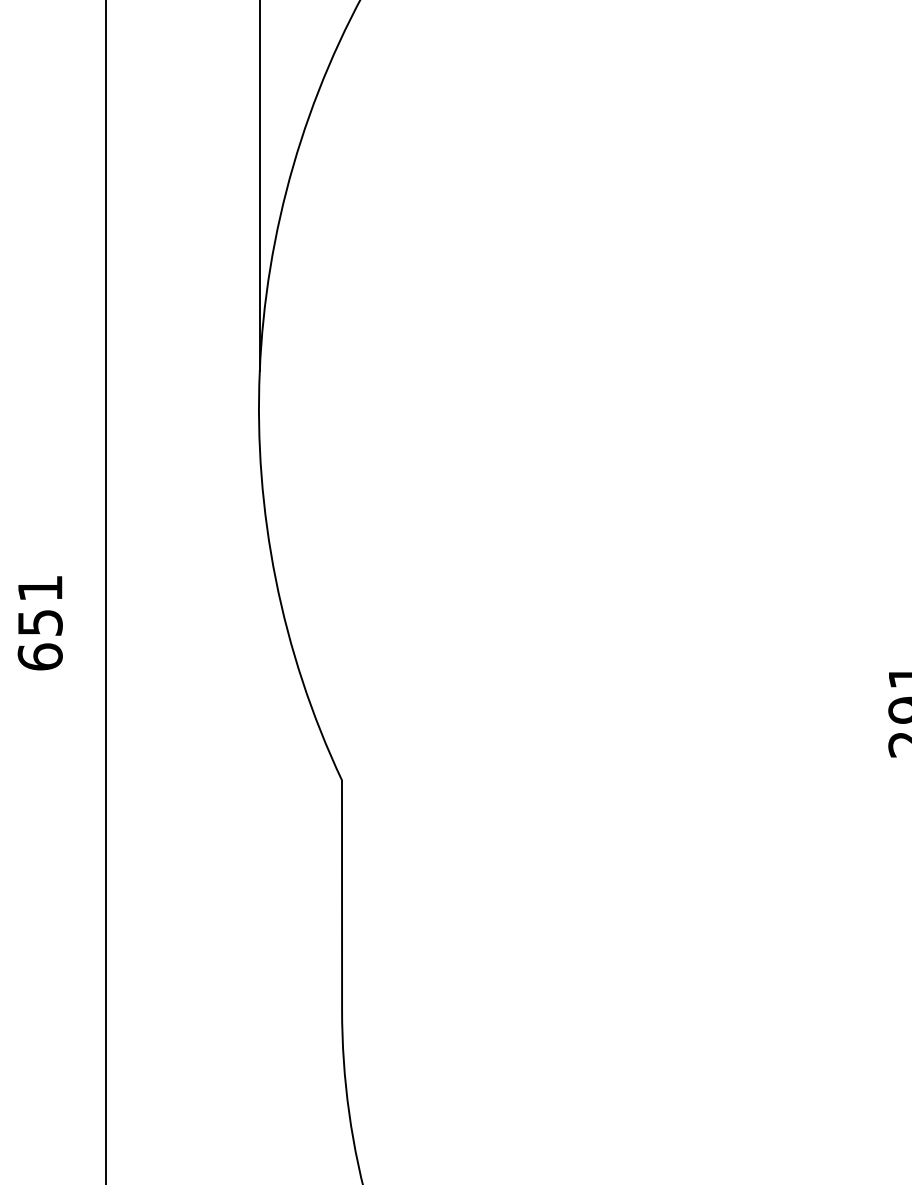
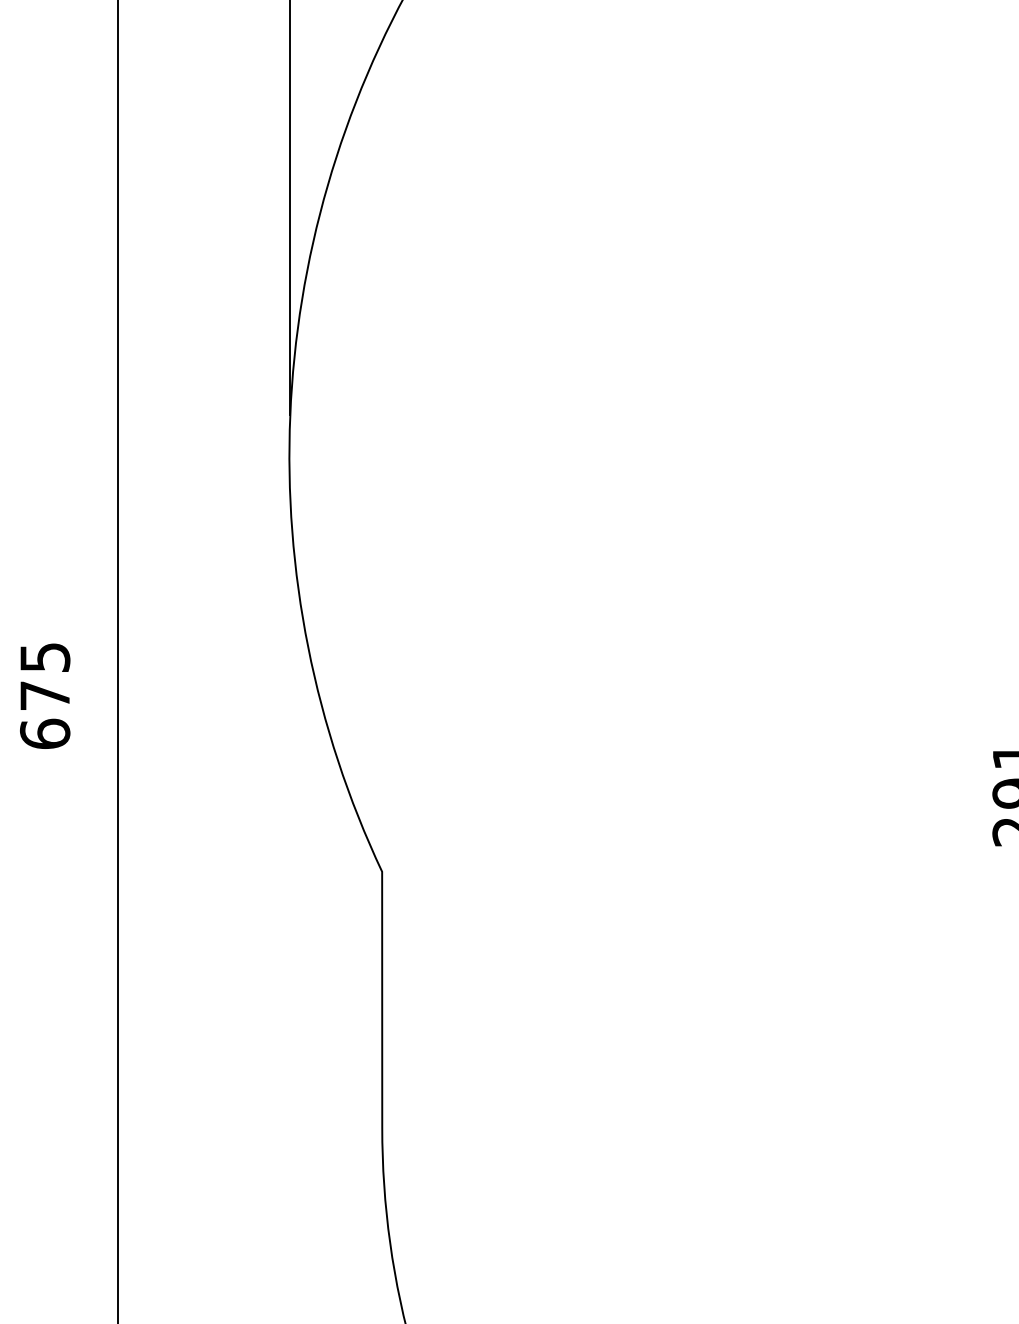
text: (40, 605) -> (45, 676), 651 -> 675

